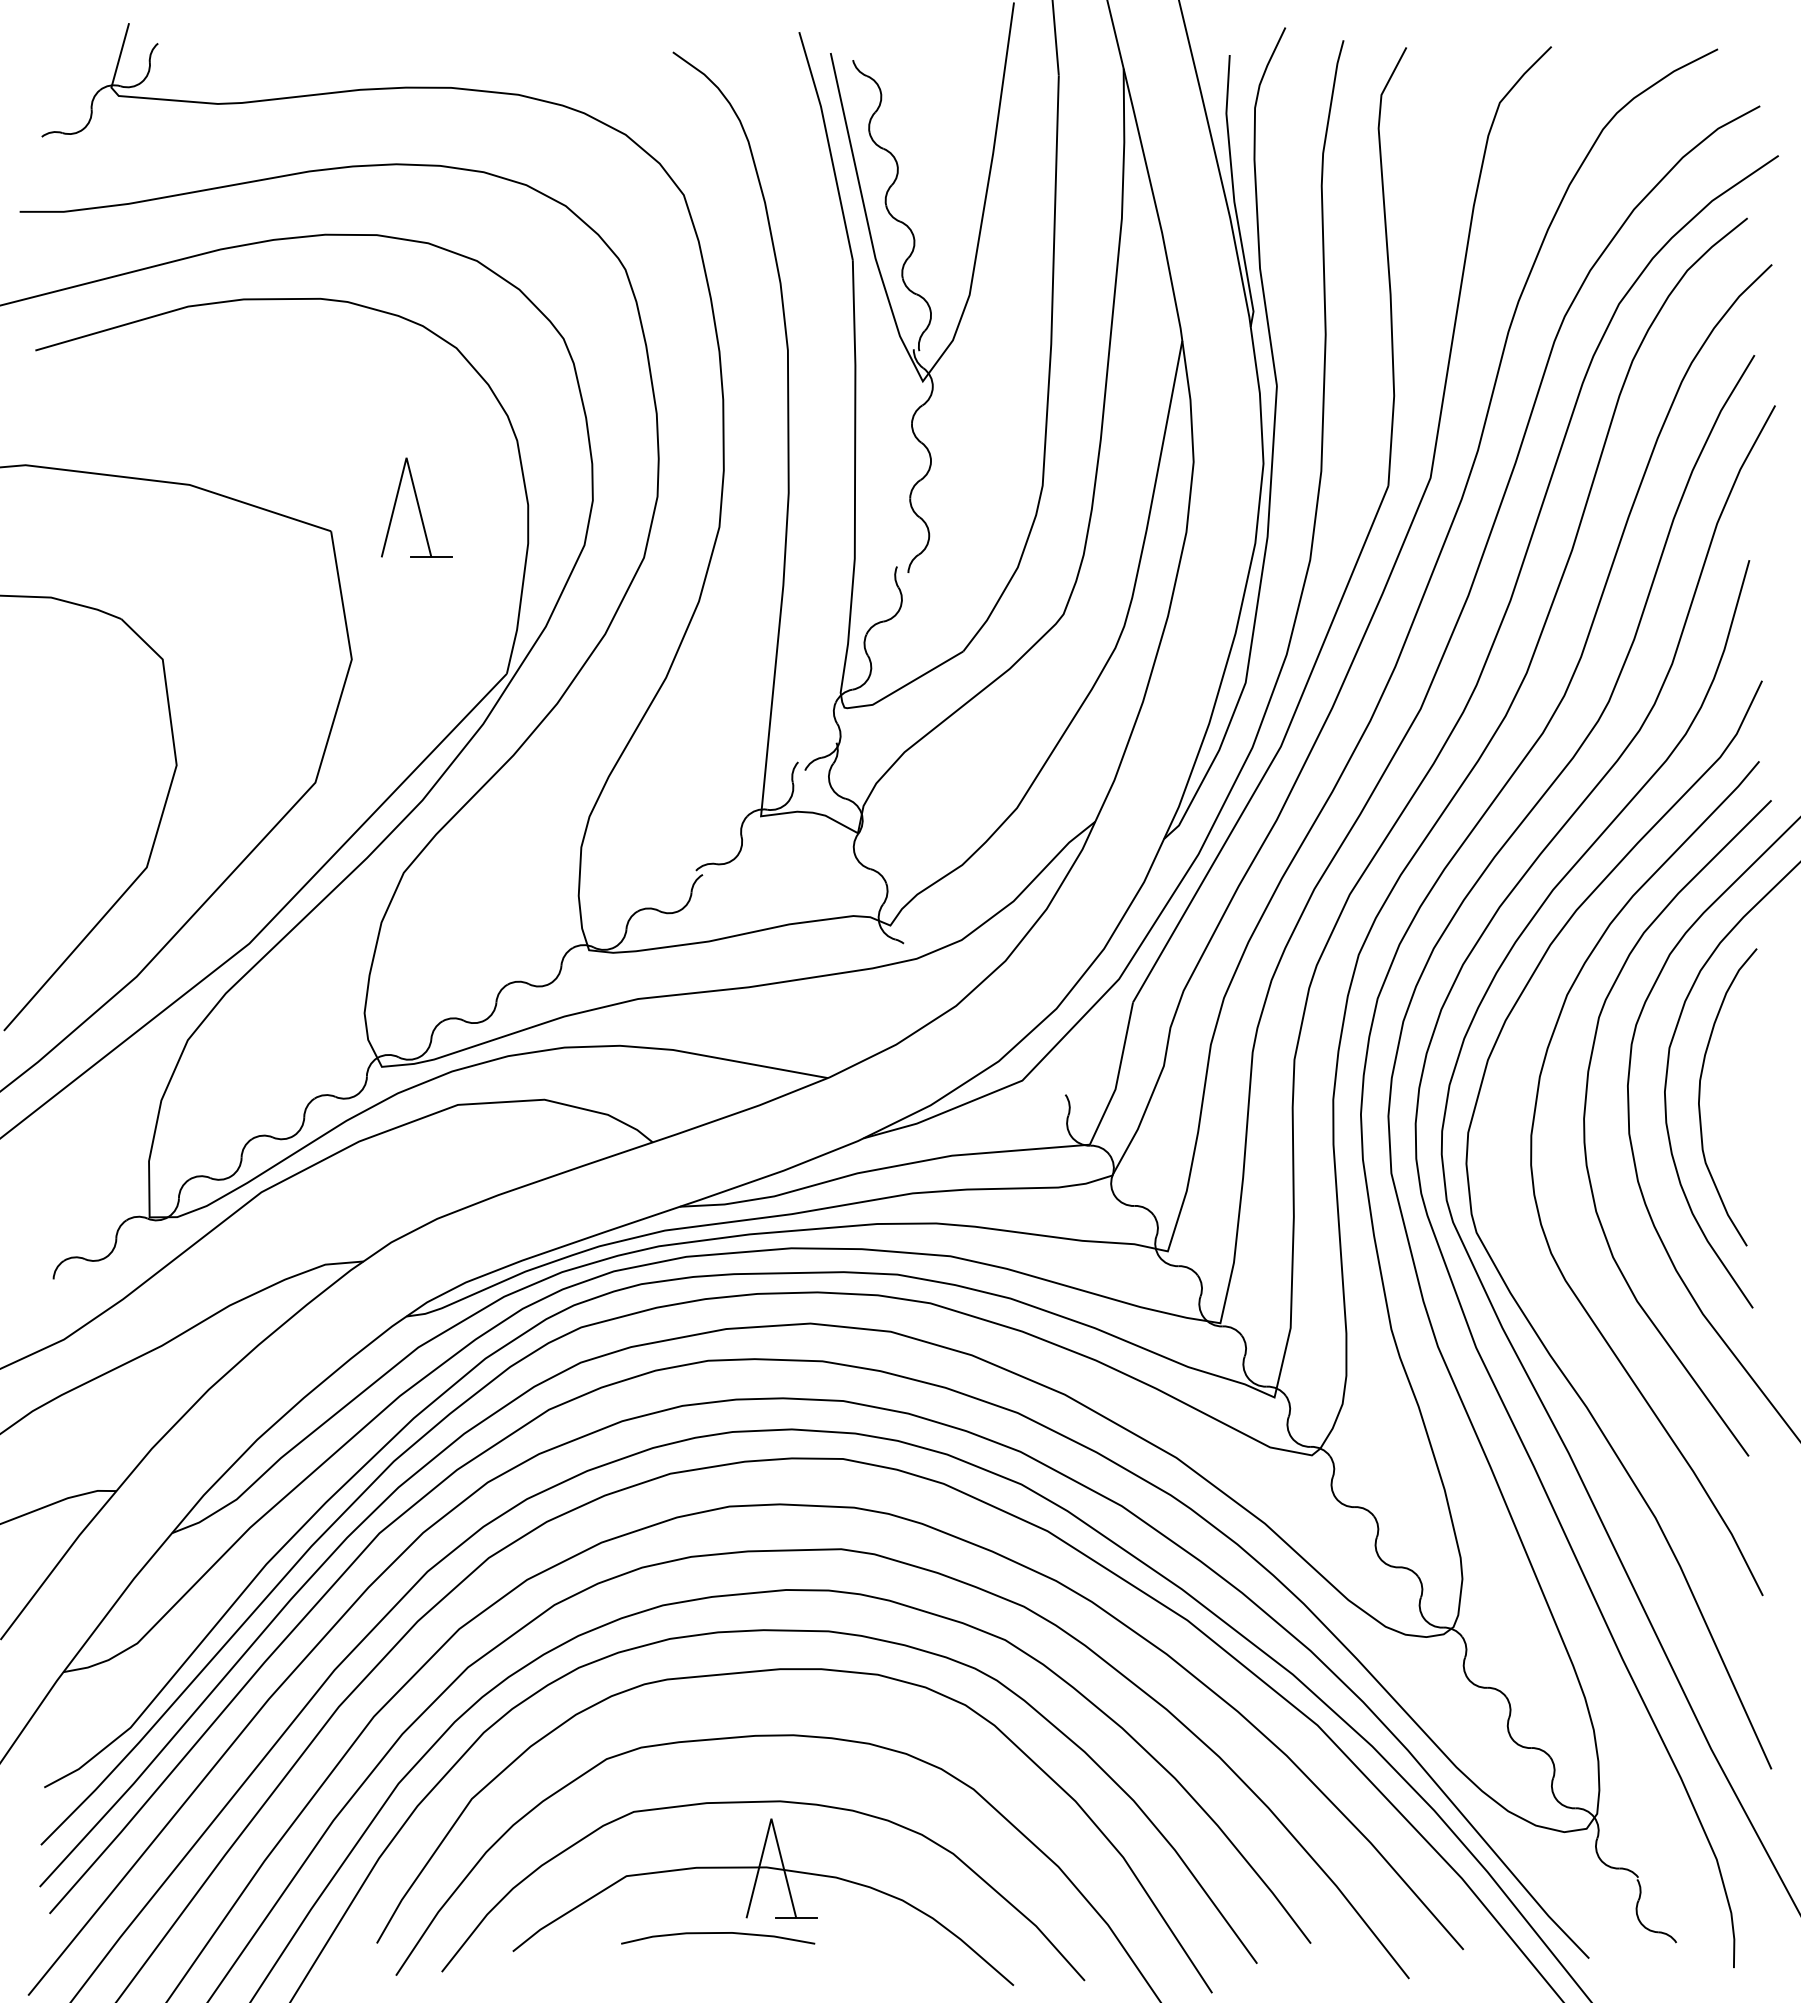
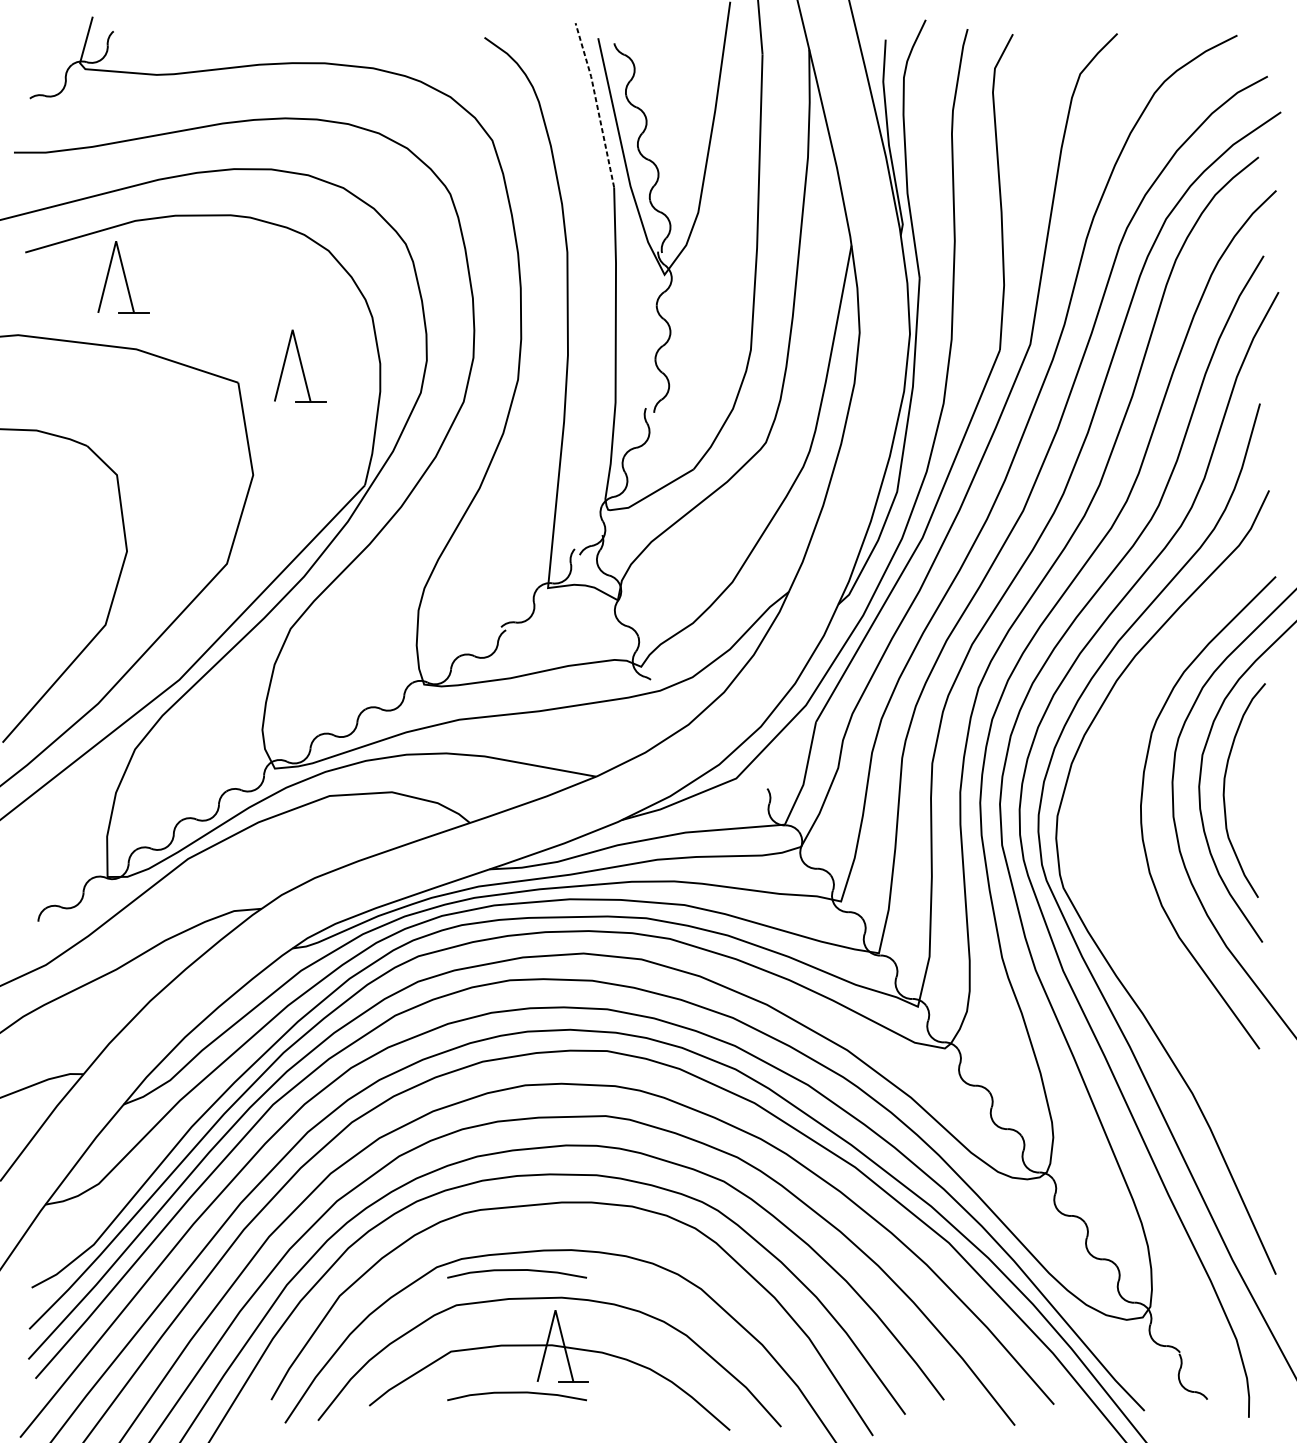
line: (828, 144) -> (596, 104), solid -> dashed
part: (171, 384) -> (123, 277), added
curve: (1536, 1198) -> (1106, 863), removed
curve: (718, 1763) -> (517, 1270), added

